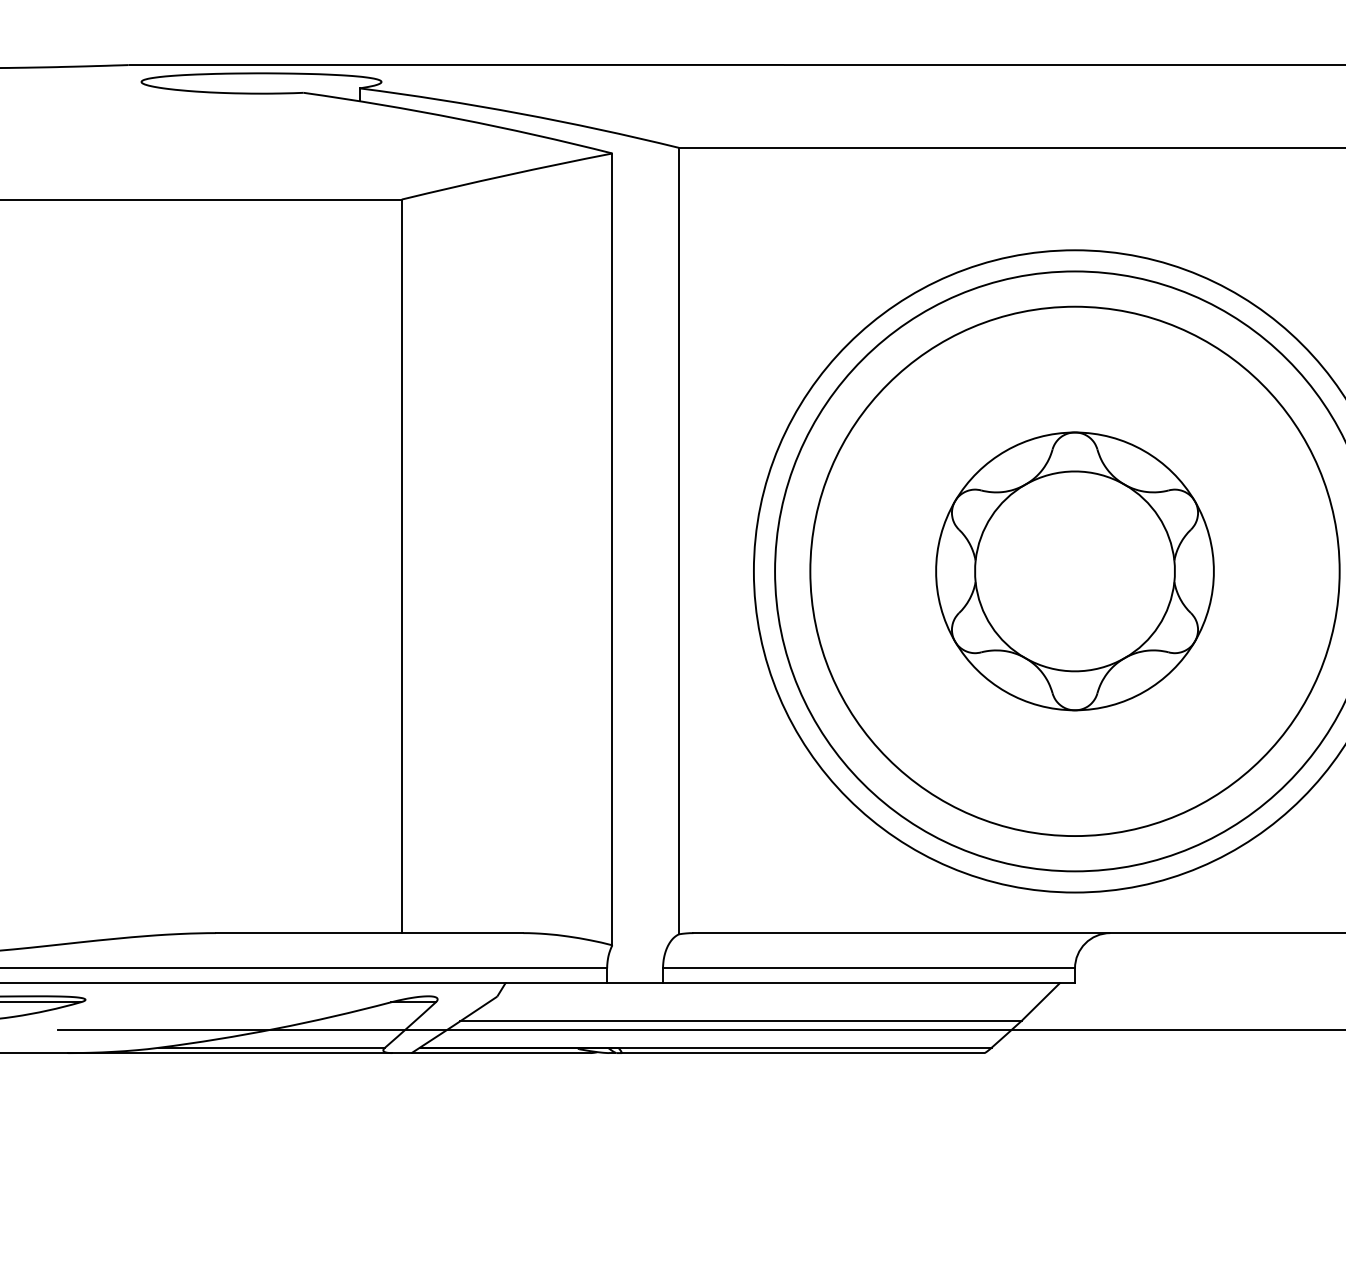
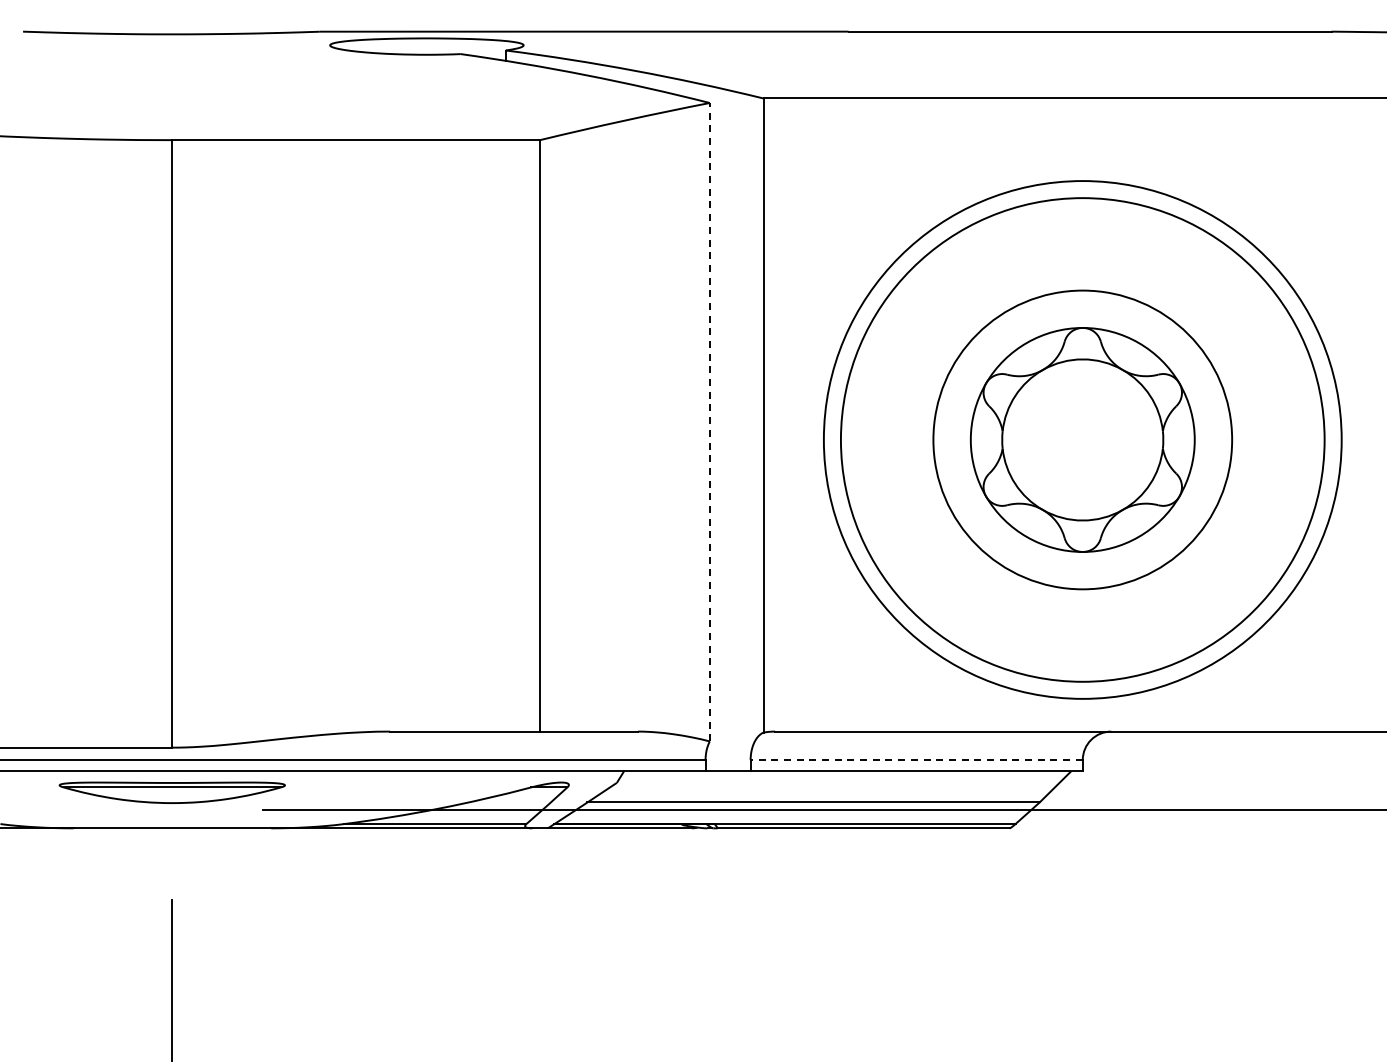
line: (612, 548) -> (709, 421), solid -> dashed
circle: (1074, 570) -> (1082, 439), size x0.7
line: (868, 968) -> (916, 760), solid -> dashed

